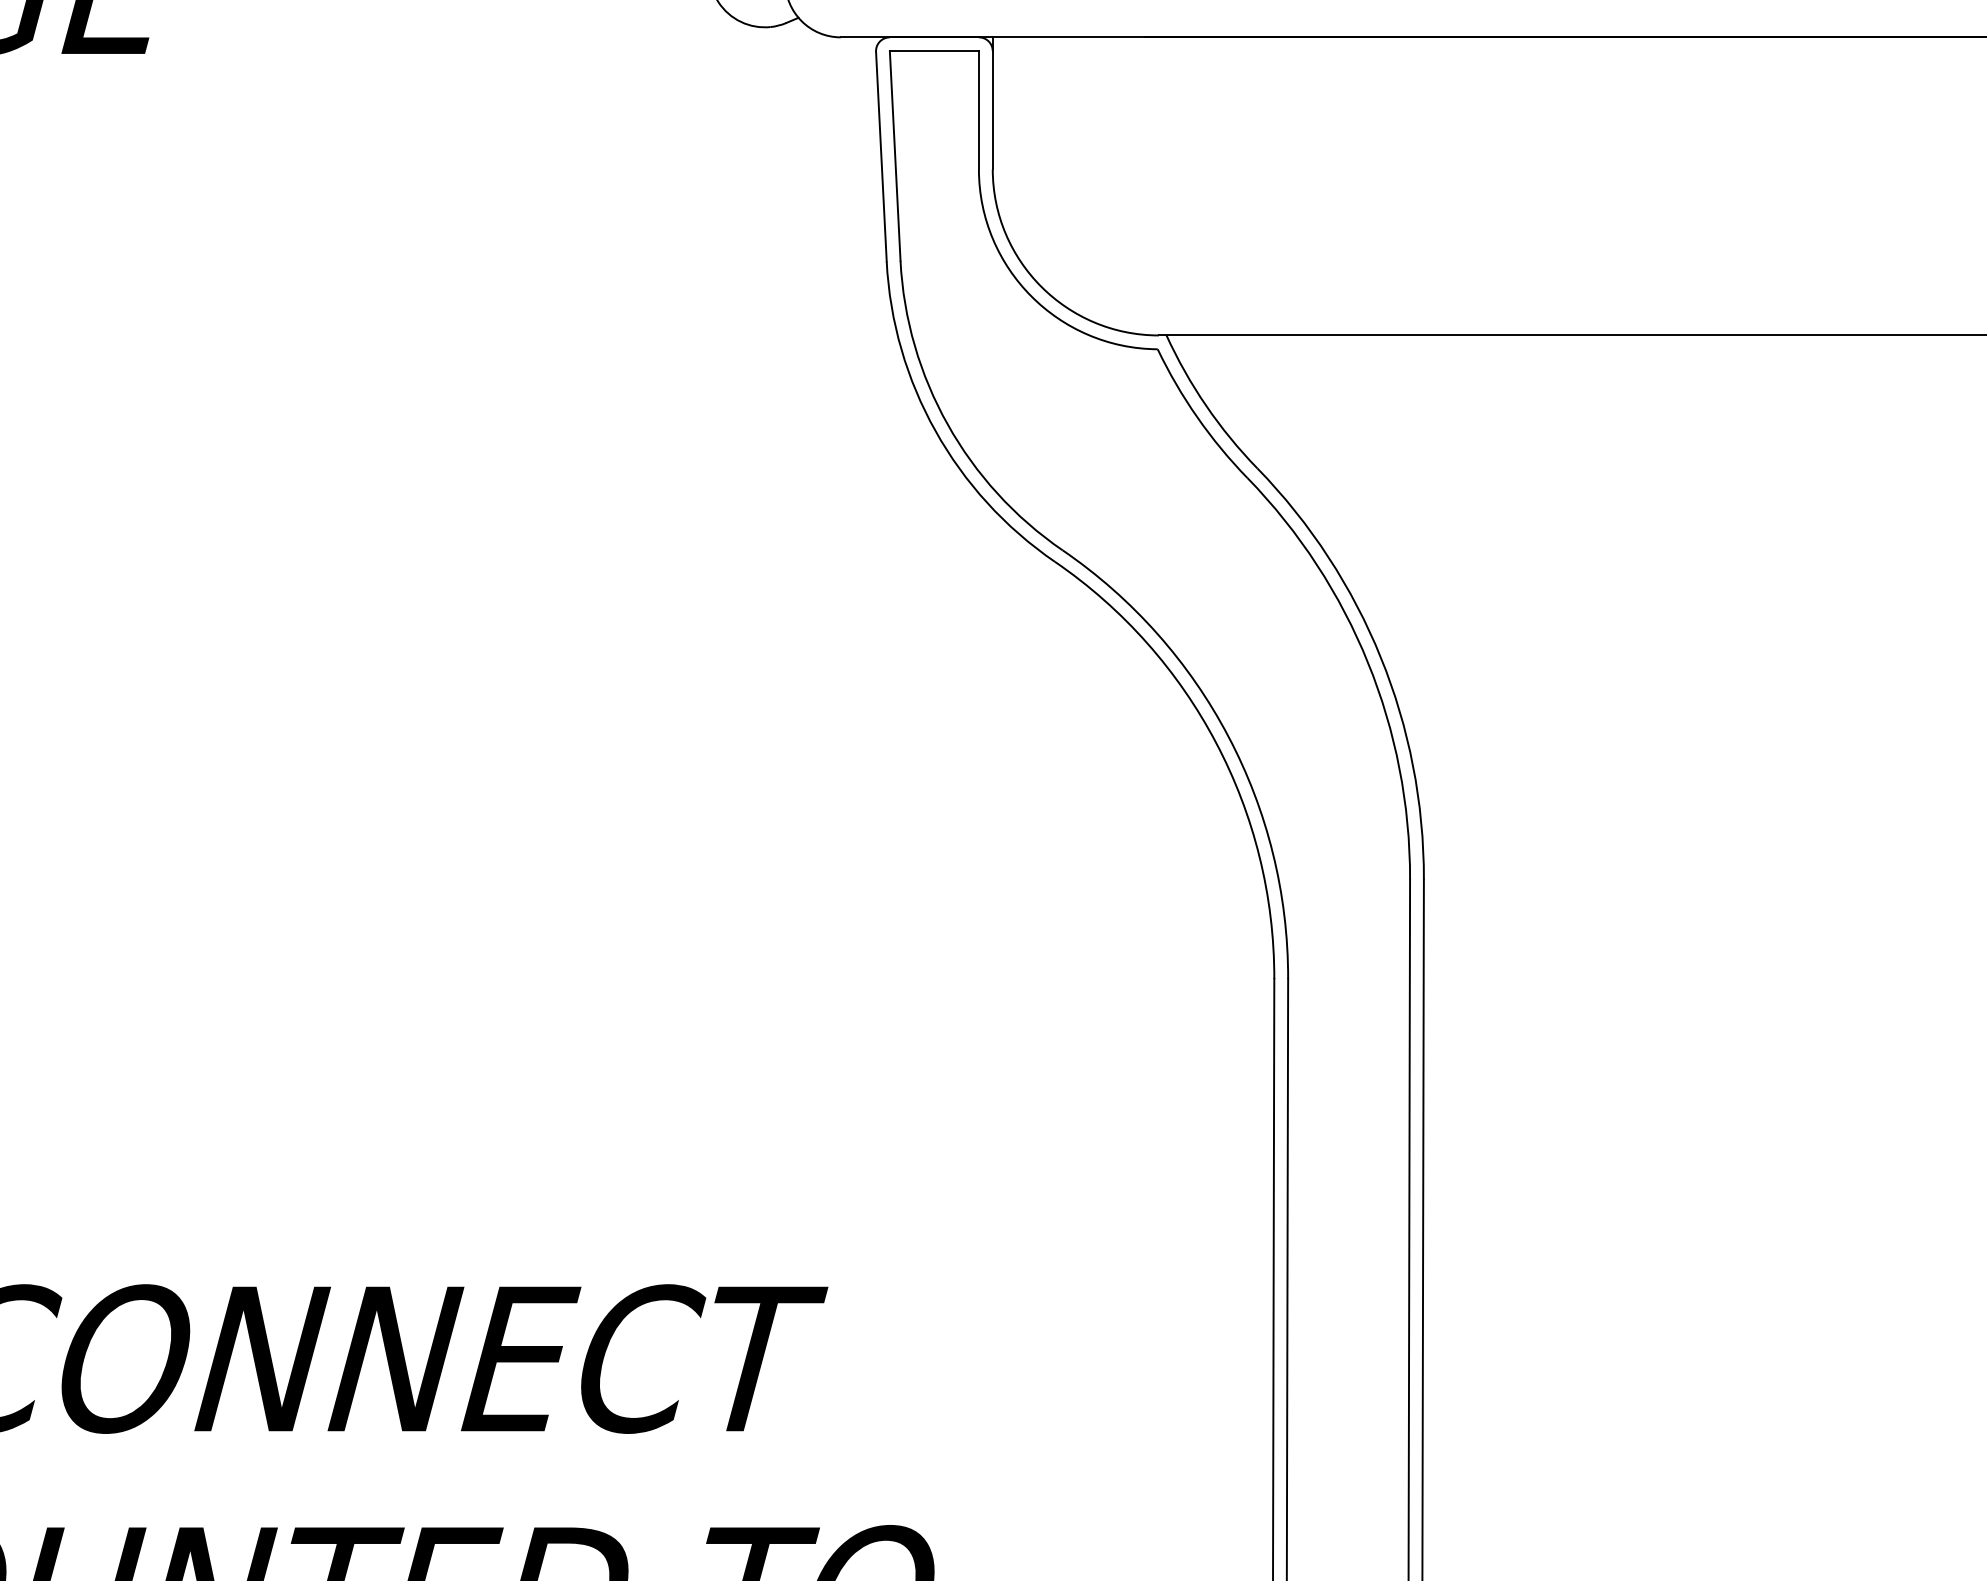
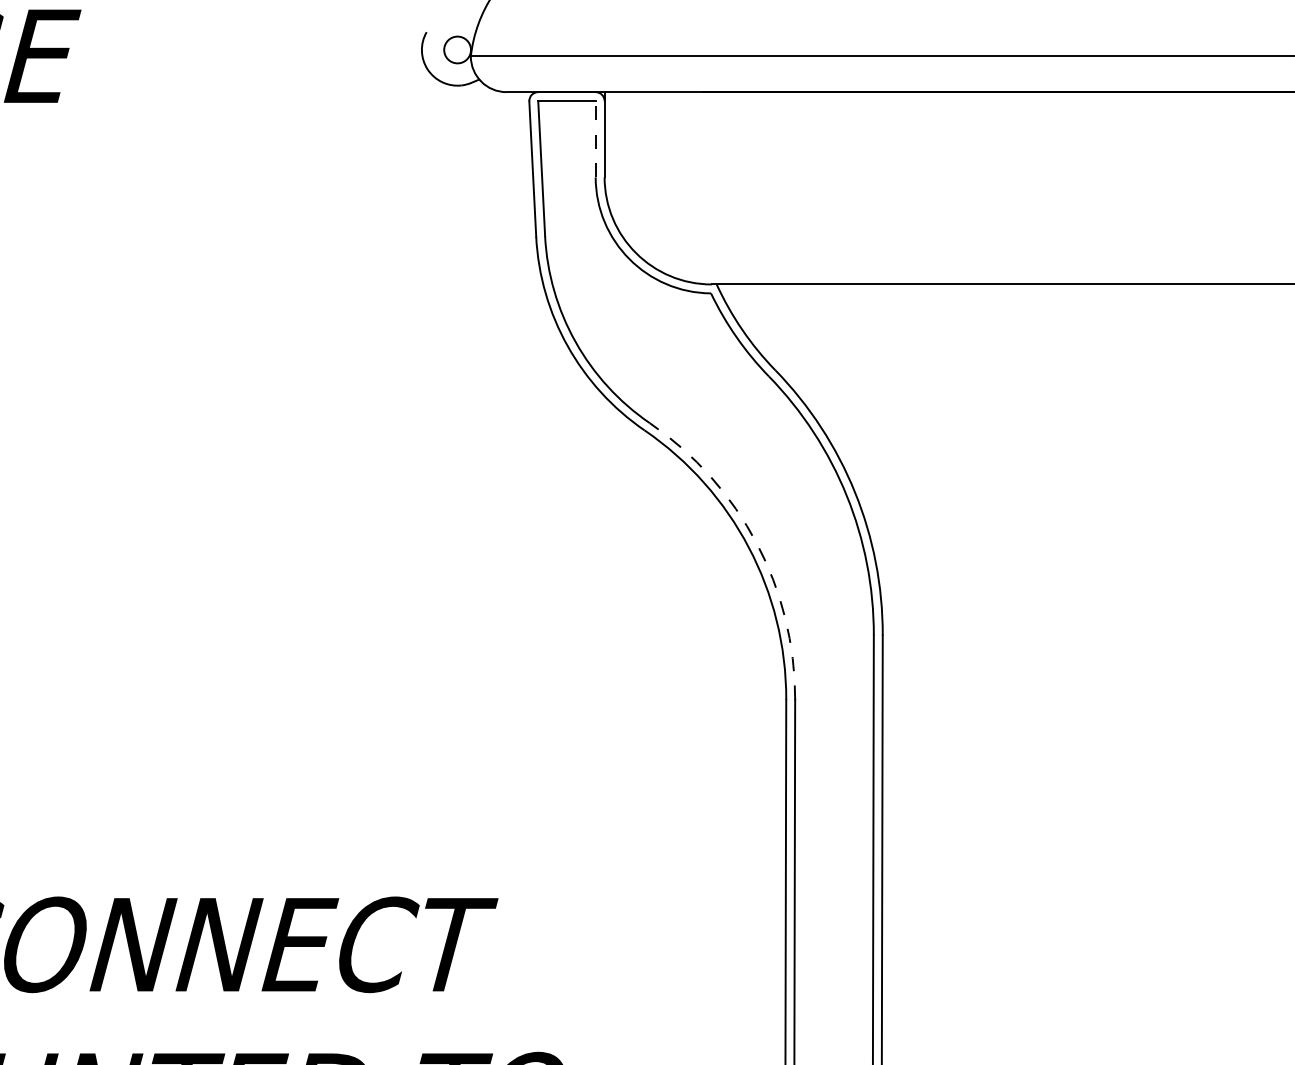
line: (978, 109) -> (595, 138), solid -> dashed
arc: (1228, 736) -> (756, 543), solid -> dashed

